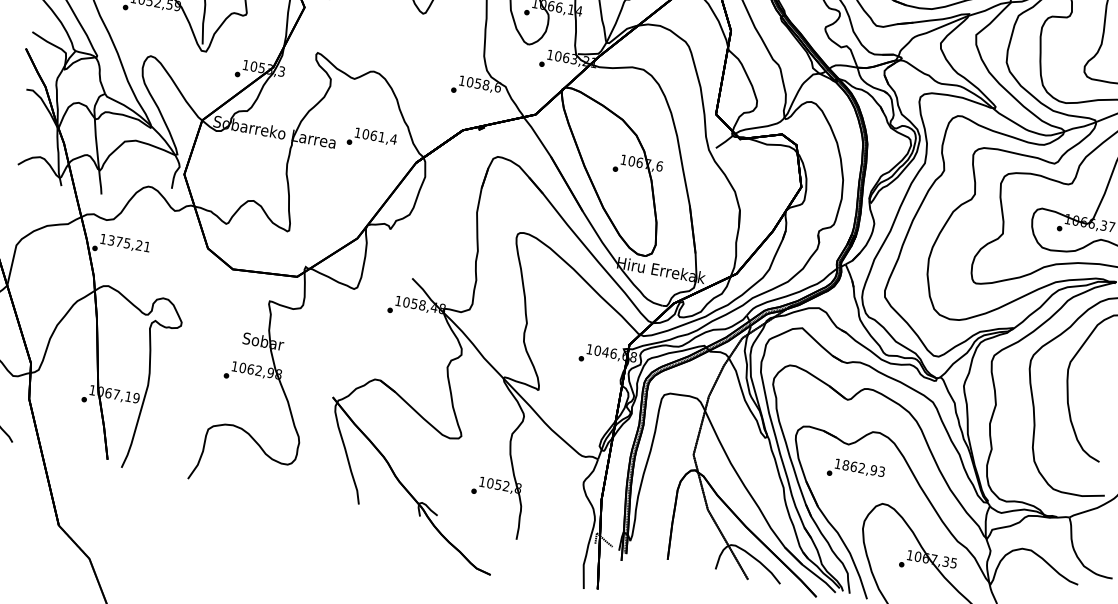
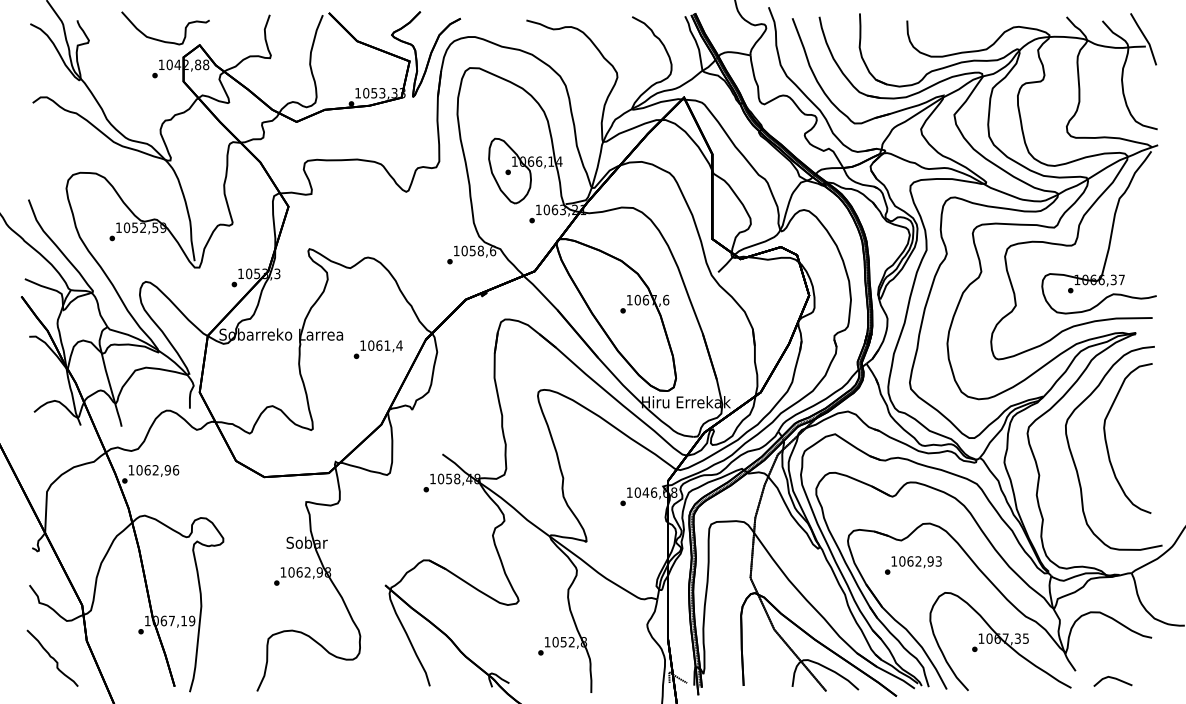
text: (371, 139) -> (377, 349), moved
text: (128, 243) -> (157, 470), 1375,21 -> 1062,96
text: (846, 465) -> (902, 561), 1862,93 -> 1062,93

